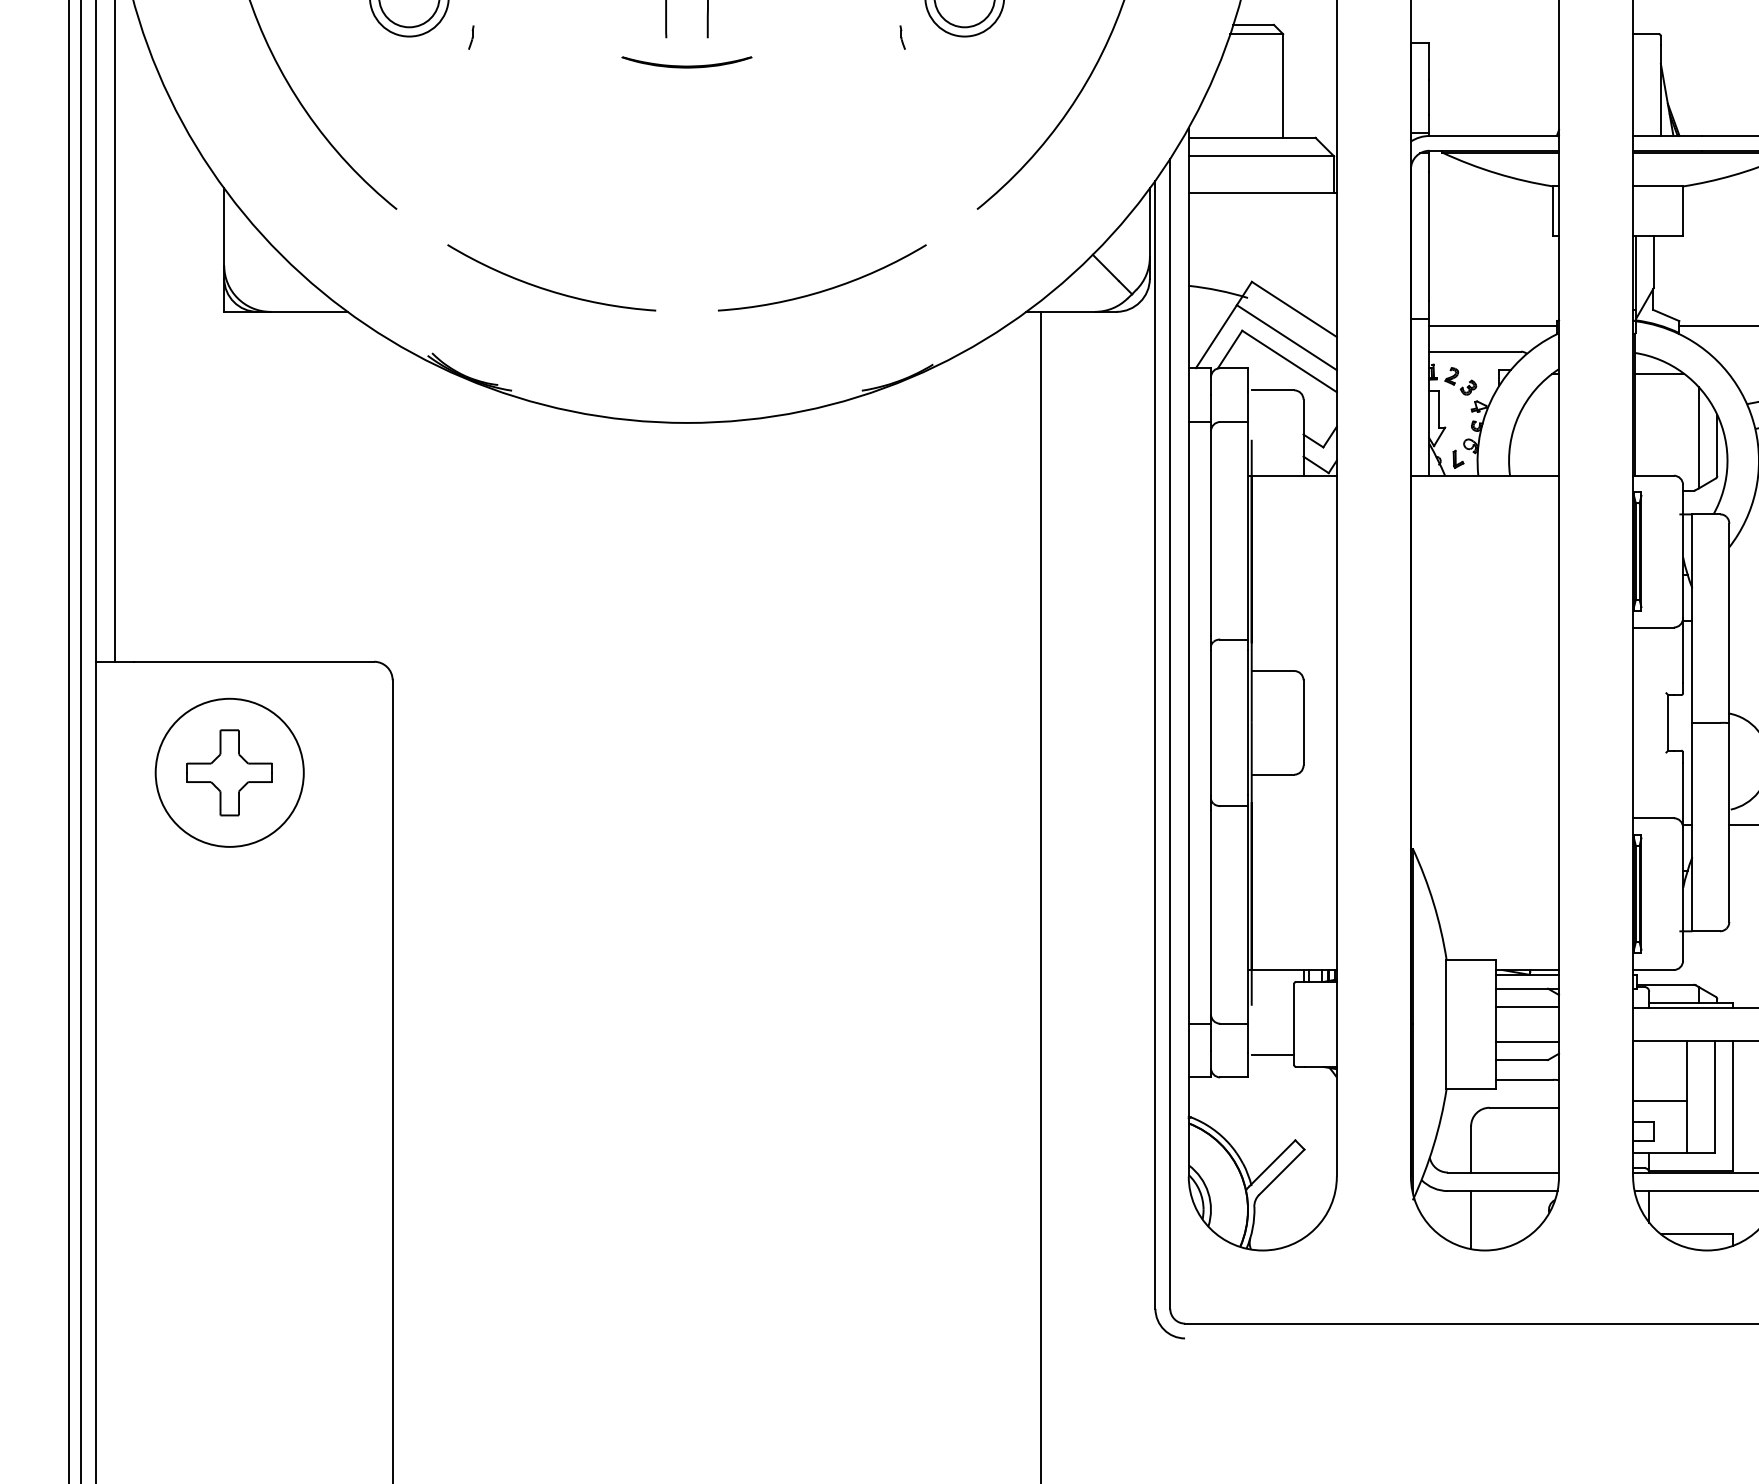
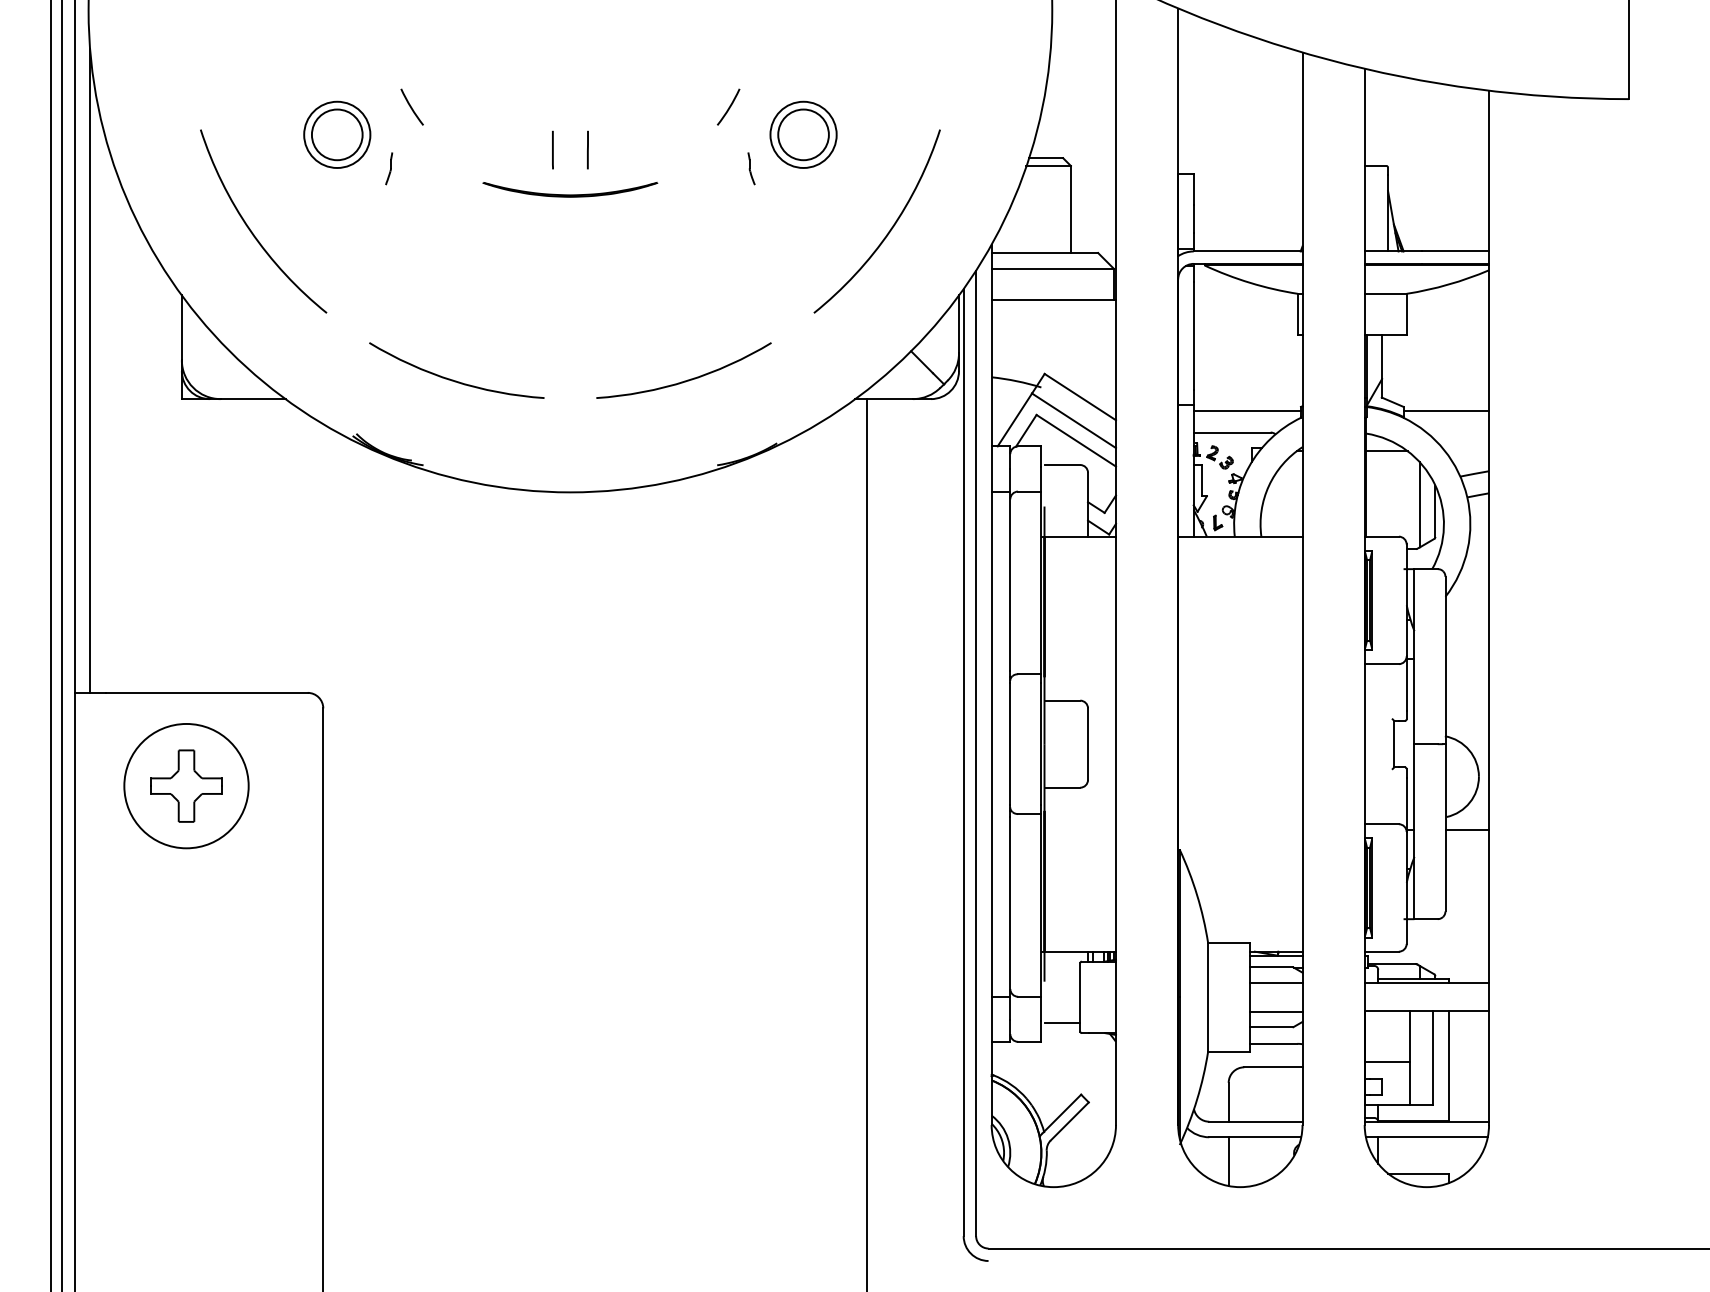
part: (471, 37) -> (389, 168), size x1.6
part: (902, 37) -> (751, 168), size x1.6
part: (687, 62) -> (570, 189), size x1.6

